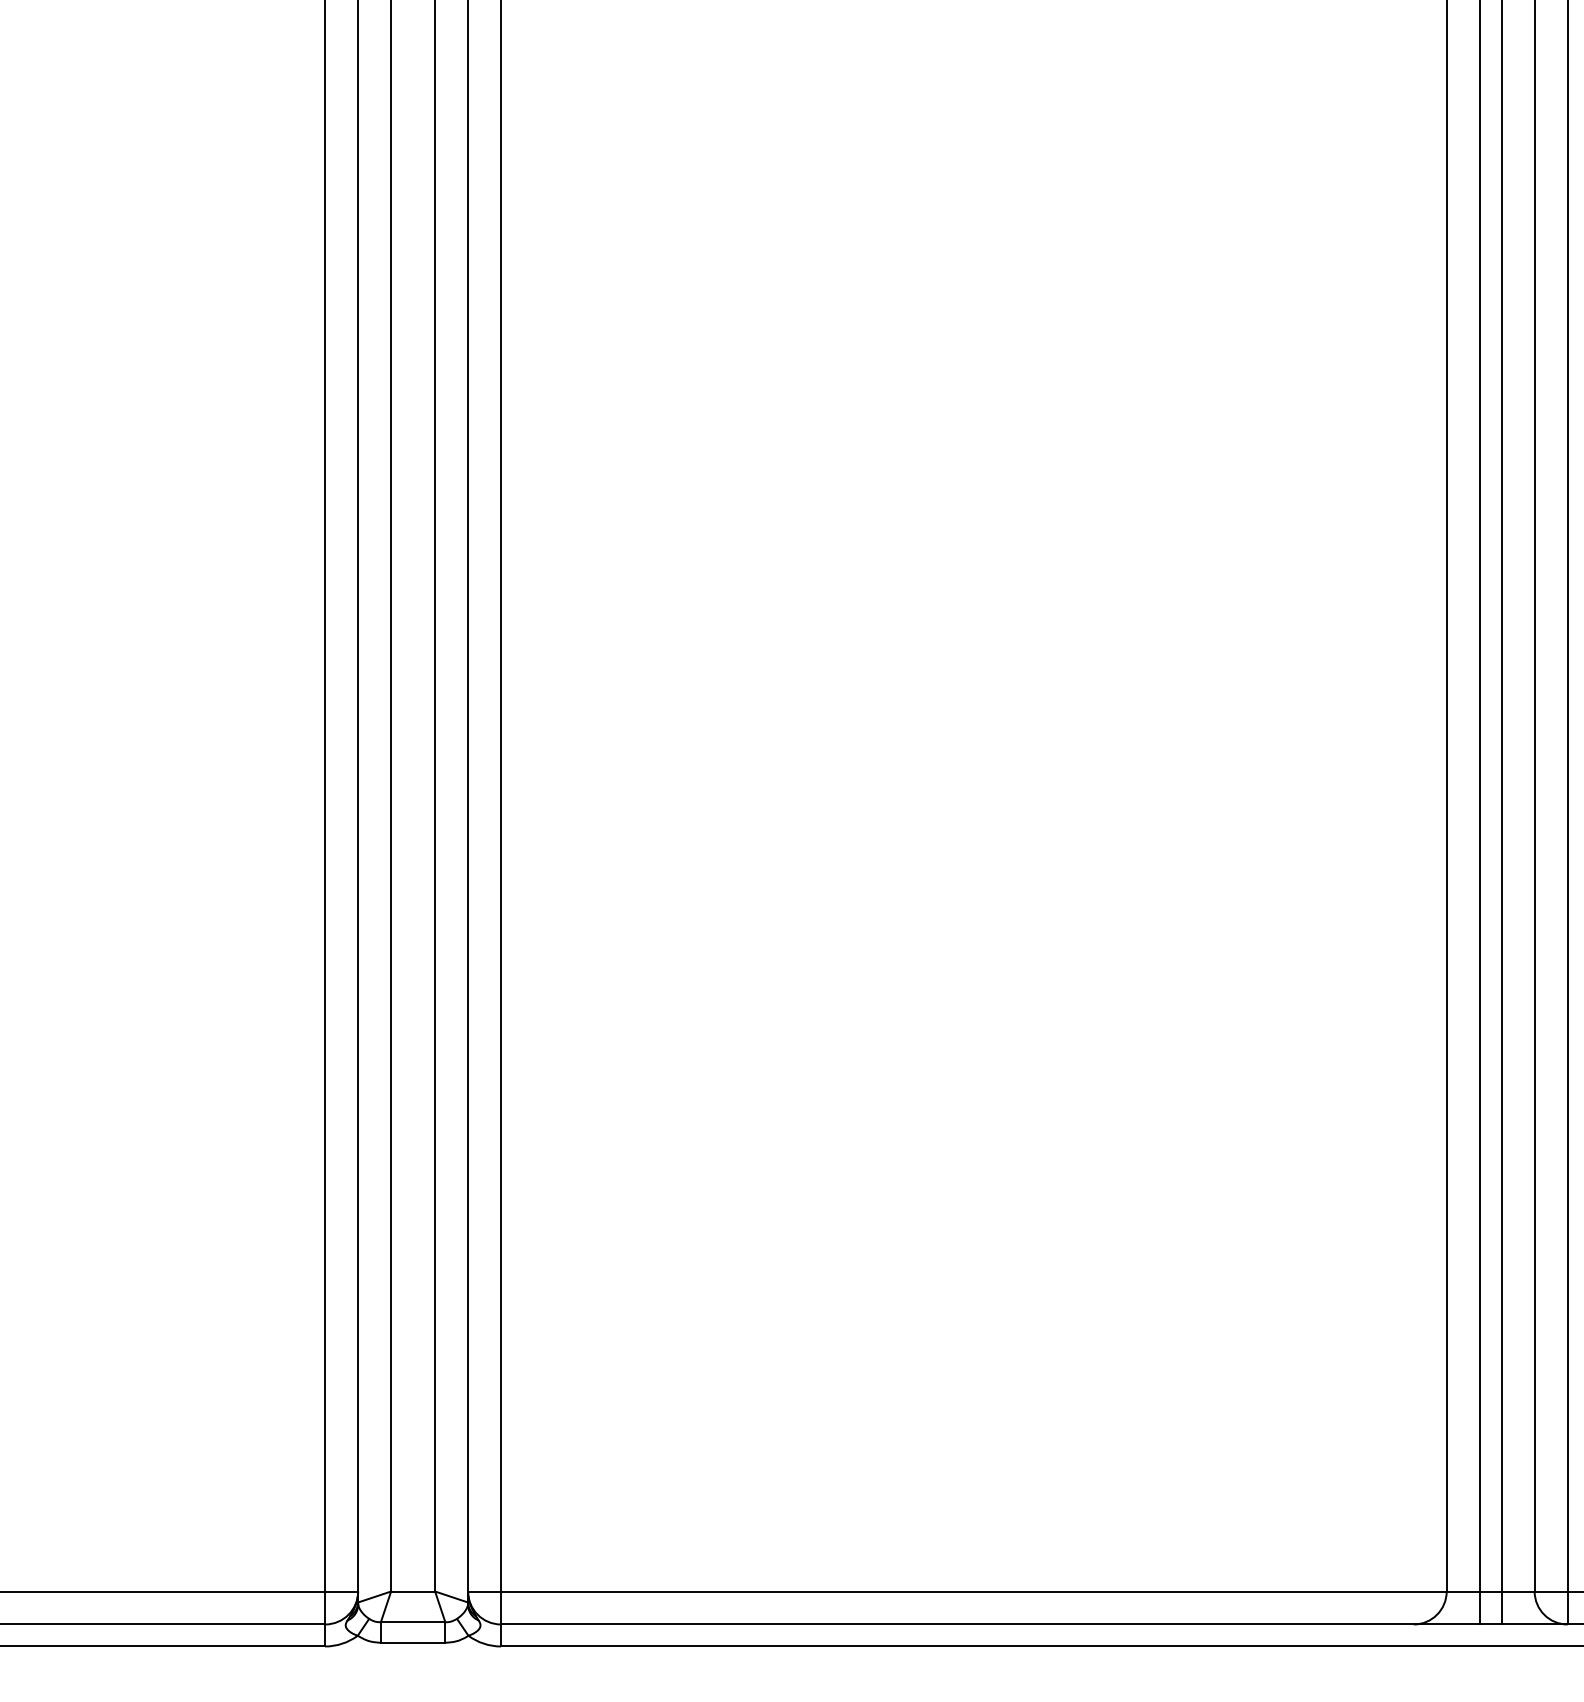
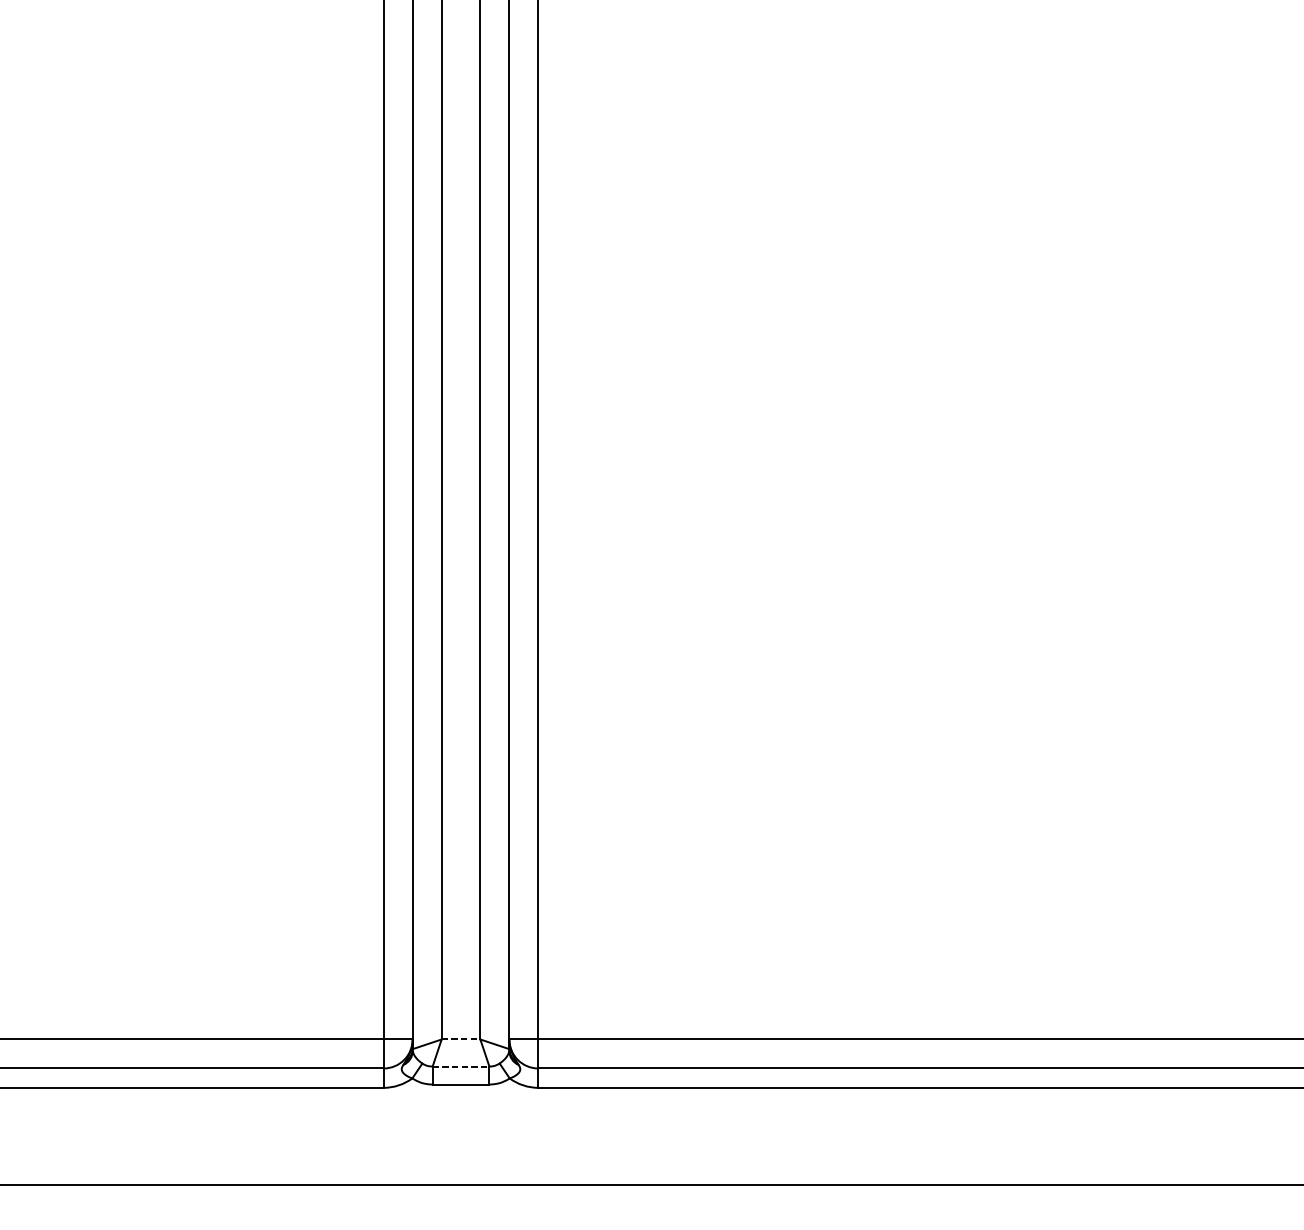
line: (413, 1591) -> (461, 1039), solid -> dashed
line: (413, 1622) -> (461, 1066), solid -> dashed

